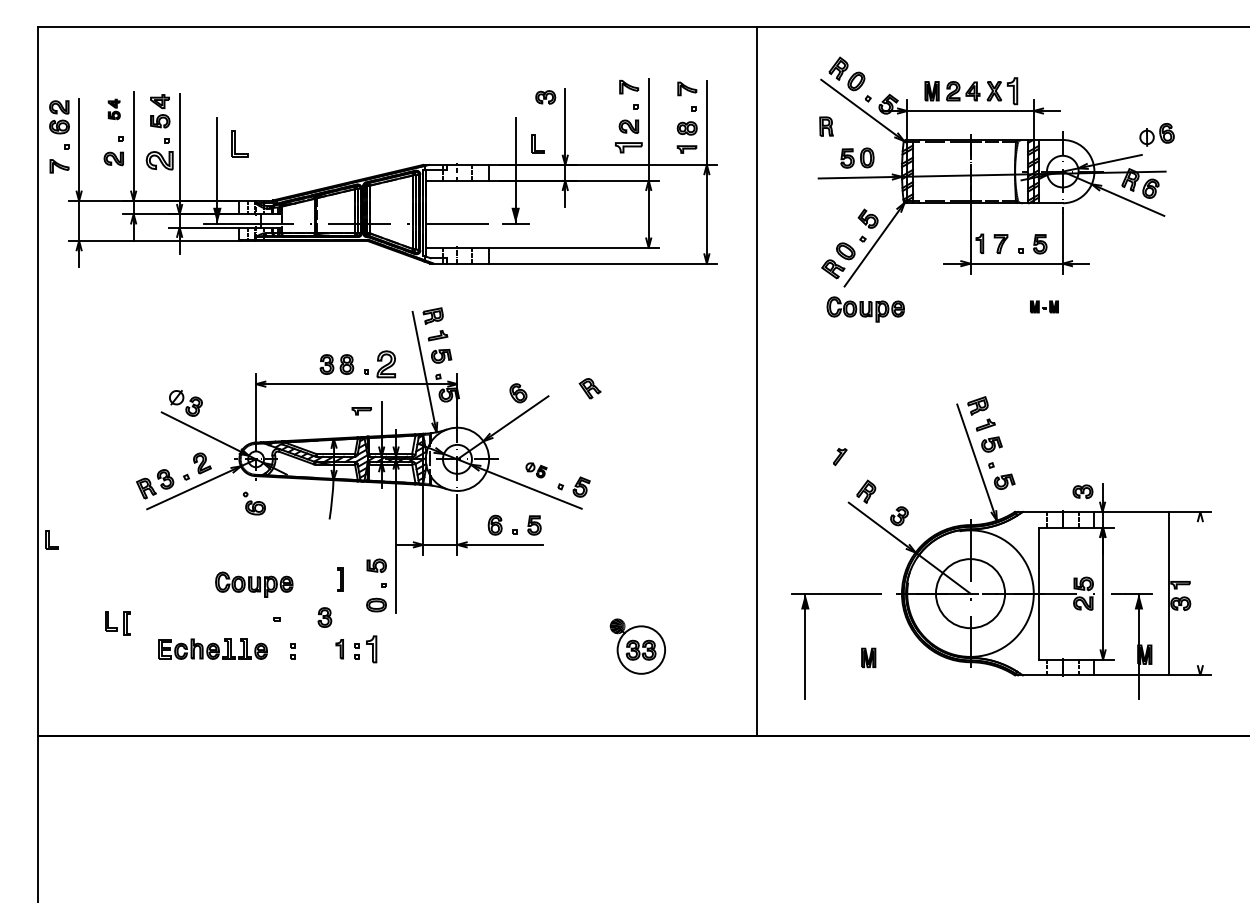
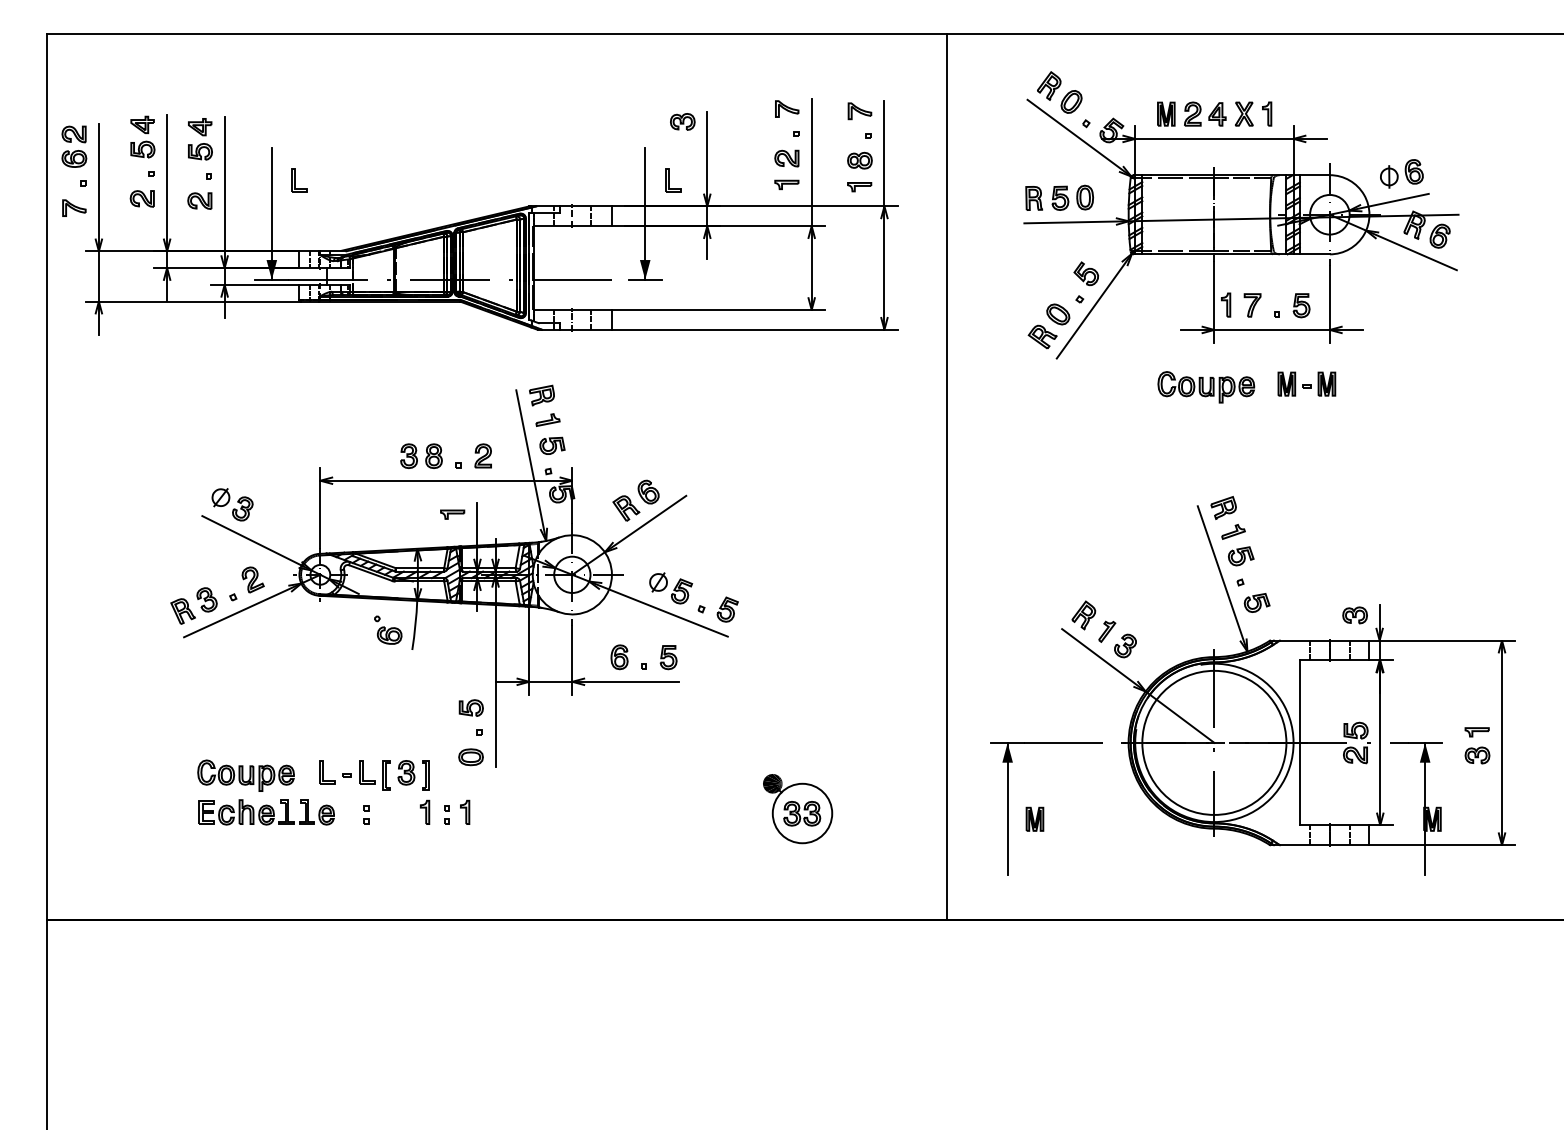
part: (1012, 90) -> (1267, 113), size x0.71
part: (113, 109) -> (142, 136), size x1.67
part: (825, 126) -> (1033, 198), moved
part: (1156, 134) -> (1401, 173), moved
part: (239, 144) -> (299, 180), size x0.71
part: (628, 147) -> (786, 184), size x0.71
part: (159, 160) -> (199, 200), size x0.71
part: (1044, 306) -> (1306, 383), size x1.67
part: (865, 309) -> (1206, 387), moved
part: (385, 363) -> (482, 455), size x0.71
part: (590, 388) -> (626, 508), moved
part: (840, 456) -> (1107, 631), moved
part: (536, 470) -> (671, 588), size x1.67
part: (254, 503) -> (388, 629), moved
part: (52, 539) -> (327, 772), moved
part: (340, 579) -> (425, 775), moved
part: (253, 584) -> (245, 775), moved
circle: (970, 593) -> (1214, 742), size x1.67
line: (1169, 593) -> (1502, 742), moved
part: (117, 623) -> (374, 775), moved
part: (372, 648) -> (465, 811), size x0.71
part: (868, 657) -> (1034, 818), moved

